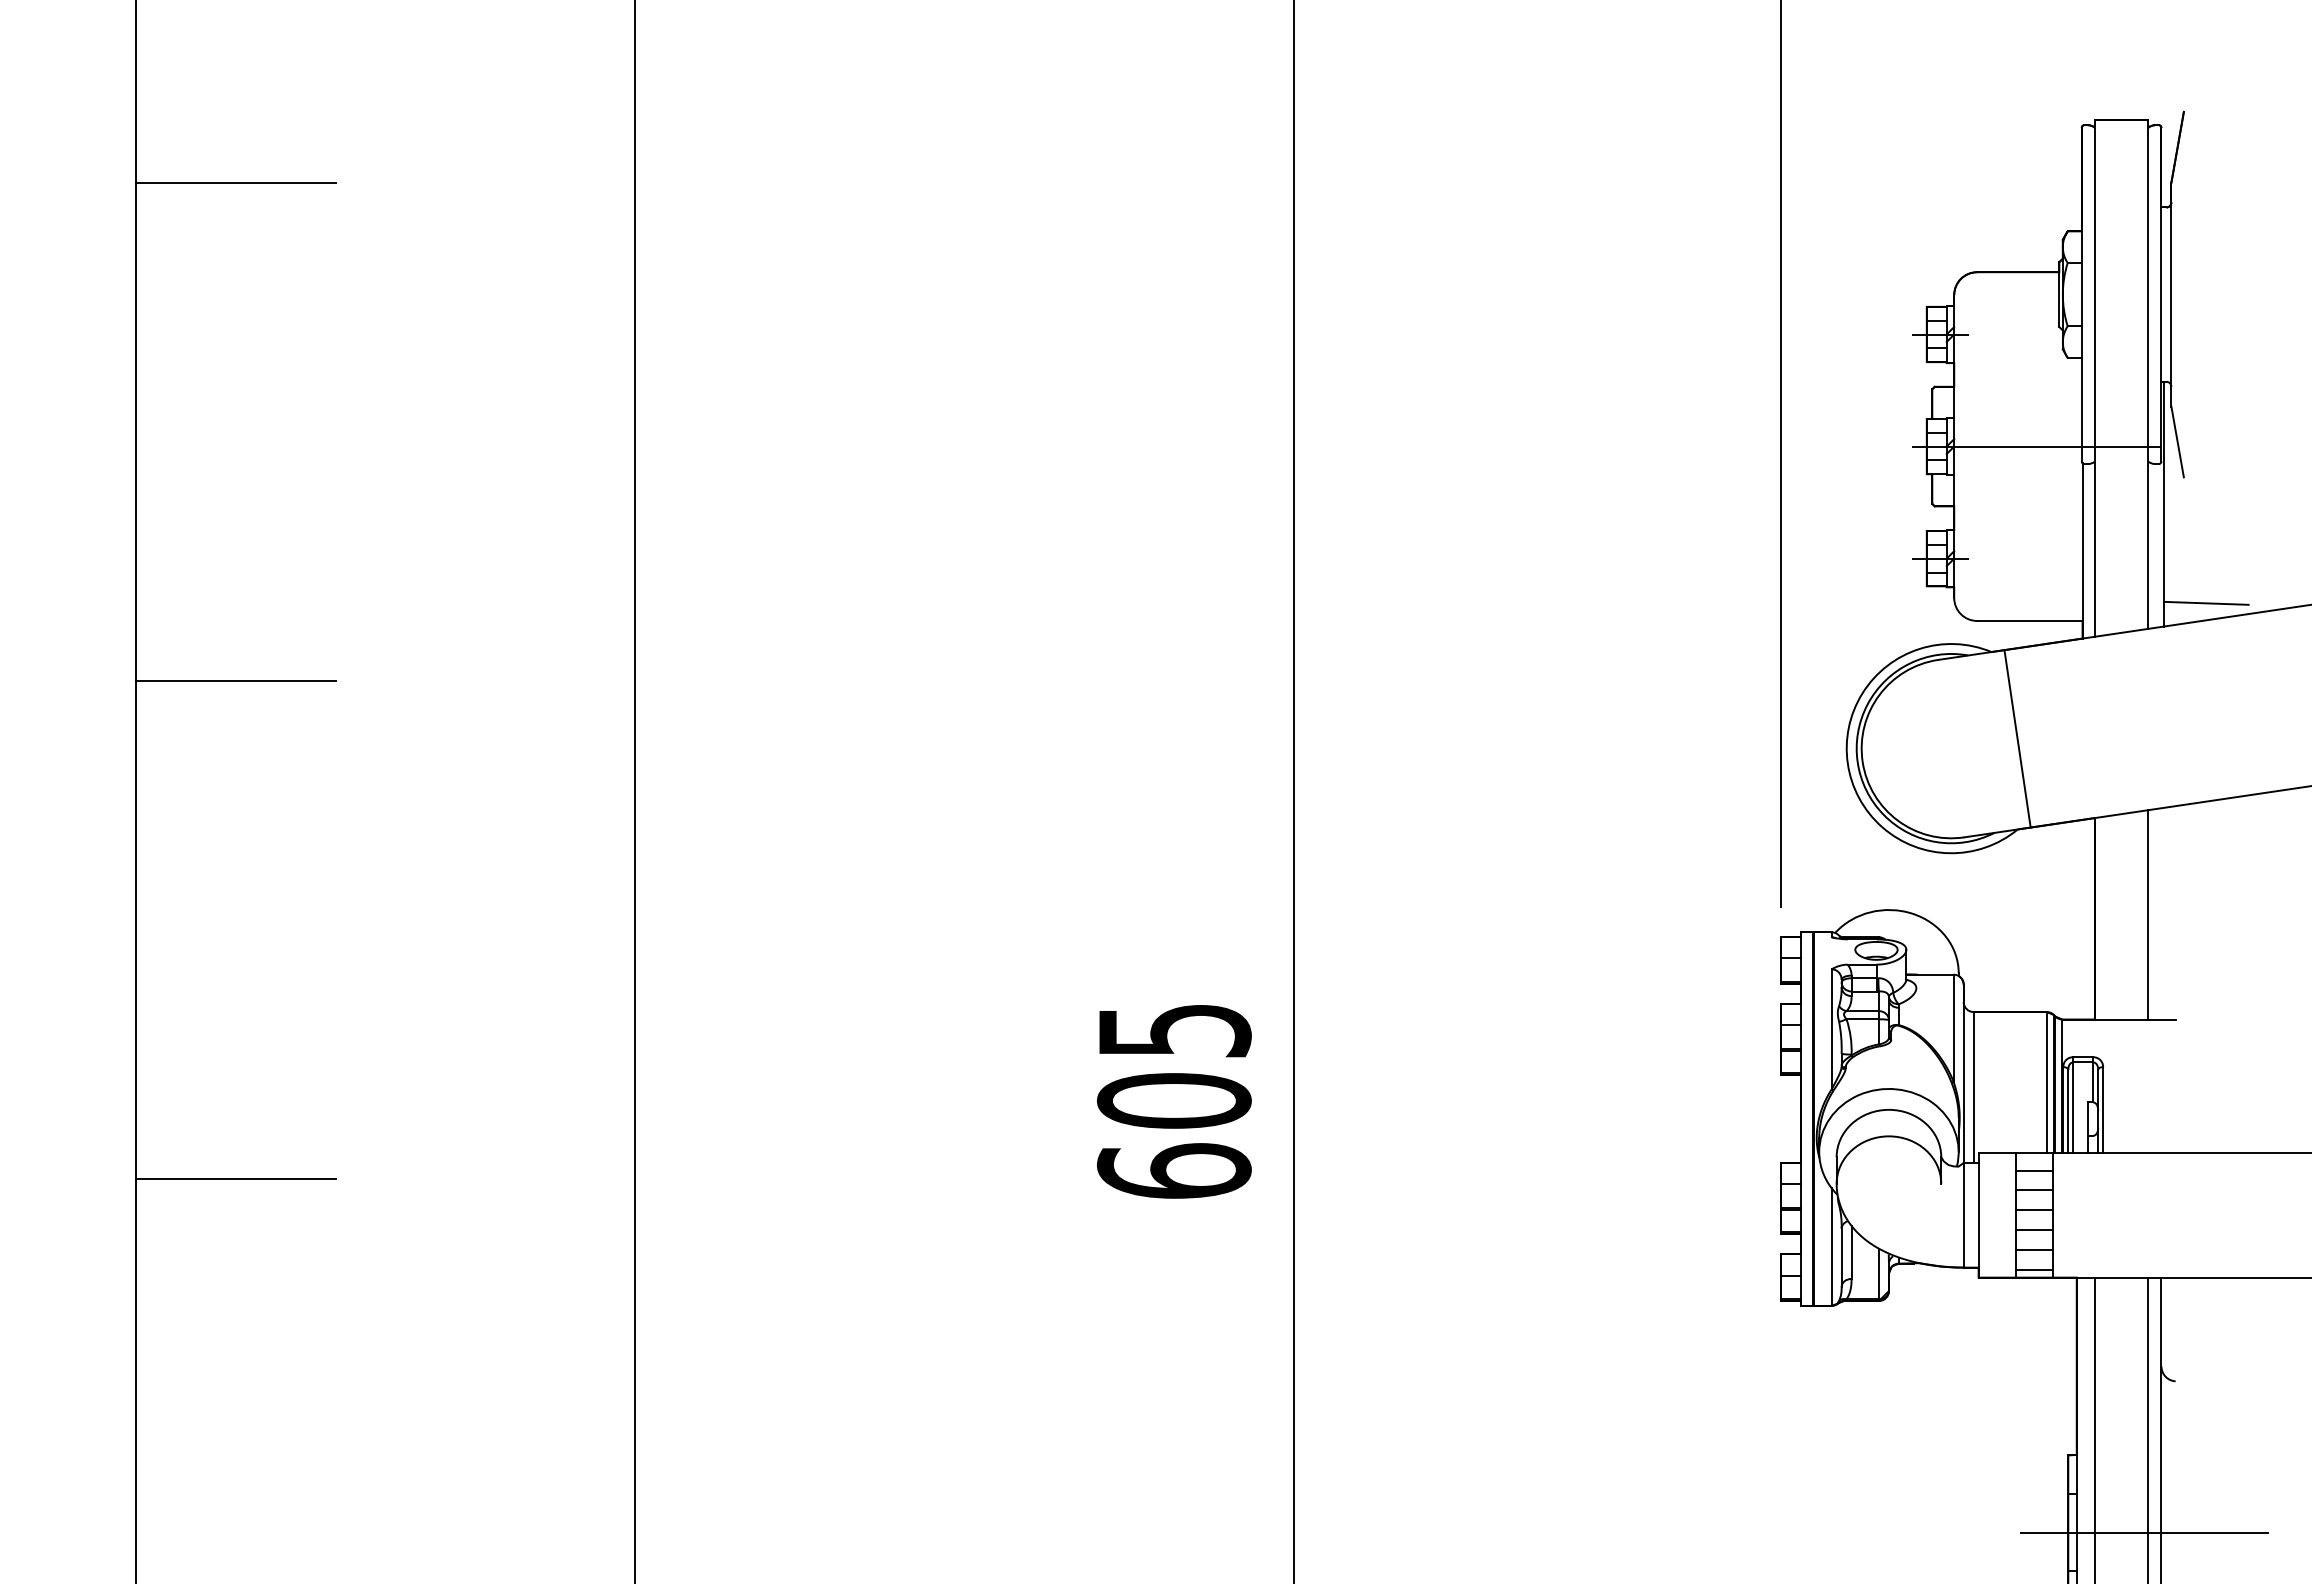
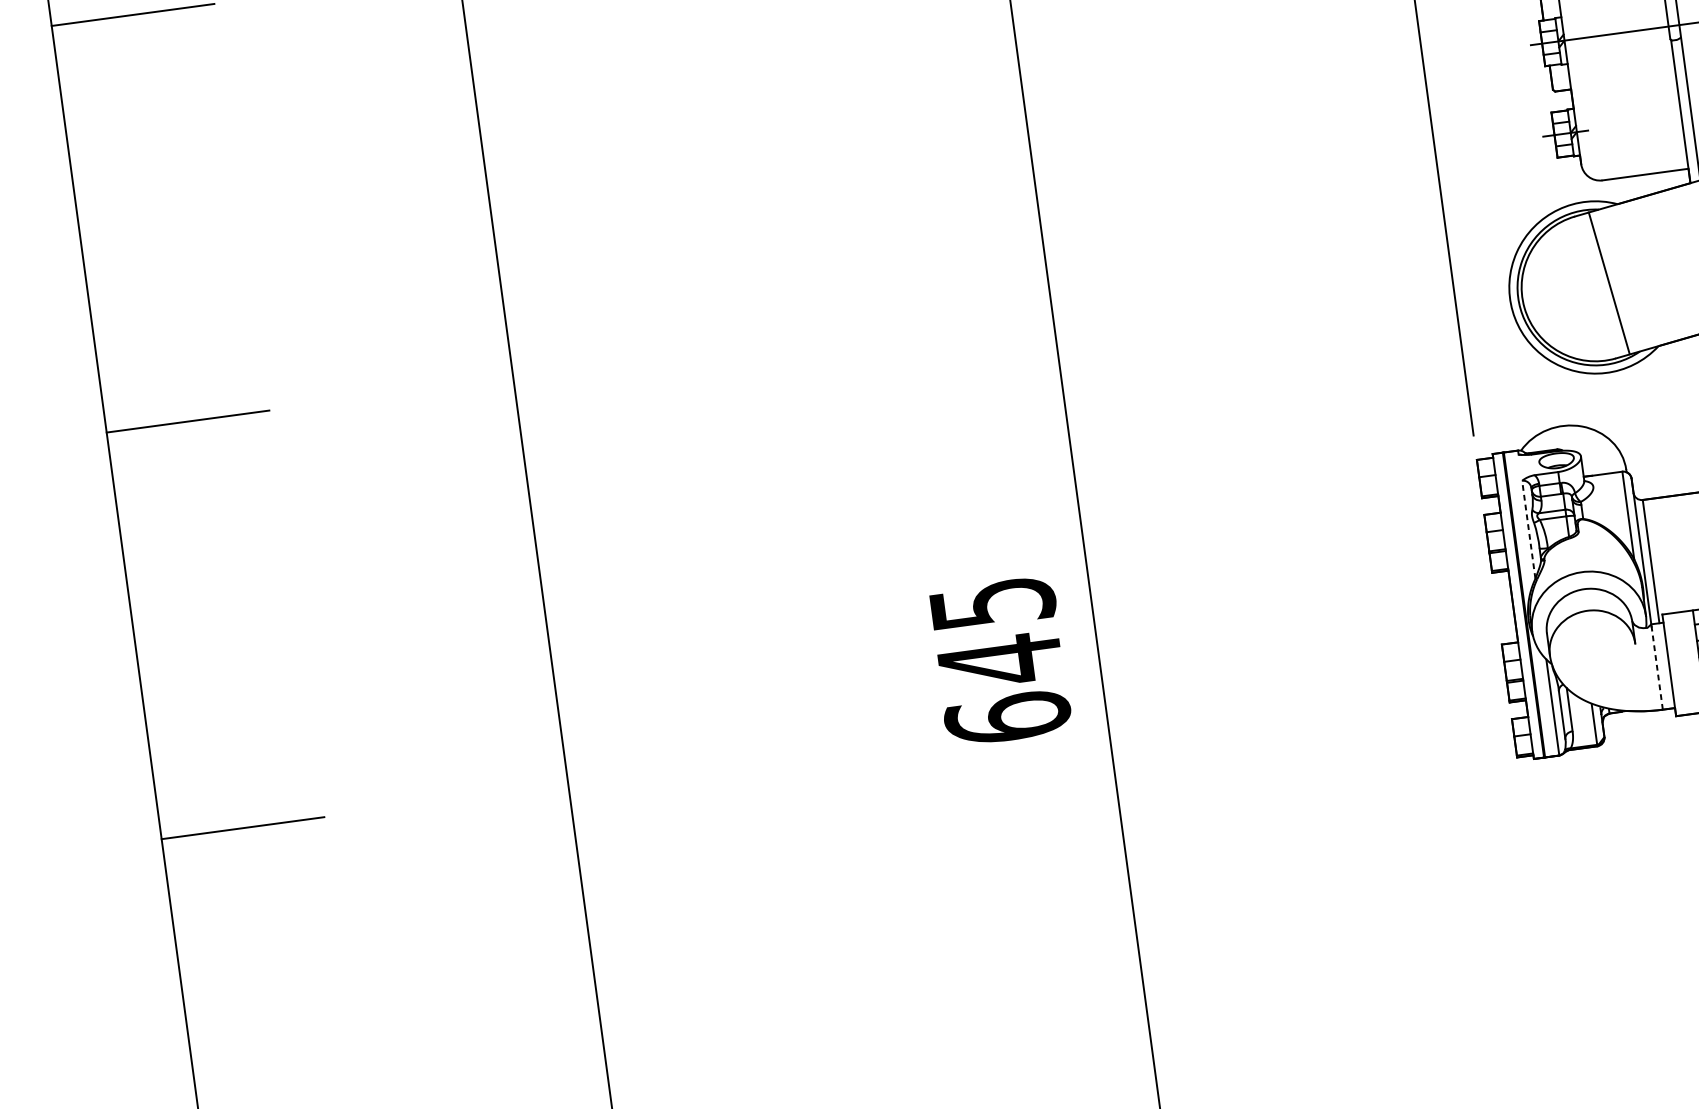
line: (2017, 738) -> (1609, 283), moved
line: (1831, 1028) -> (1528, 529), solid -> dashed
text: (1174, 1101) -> (1000, 661), 605 -> 645
line: (1963, 1214) -> (1656, 666), solid -> dashed

